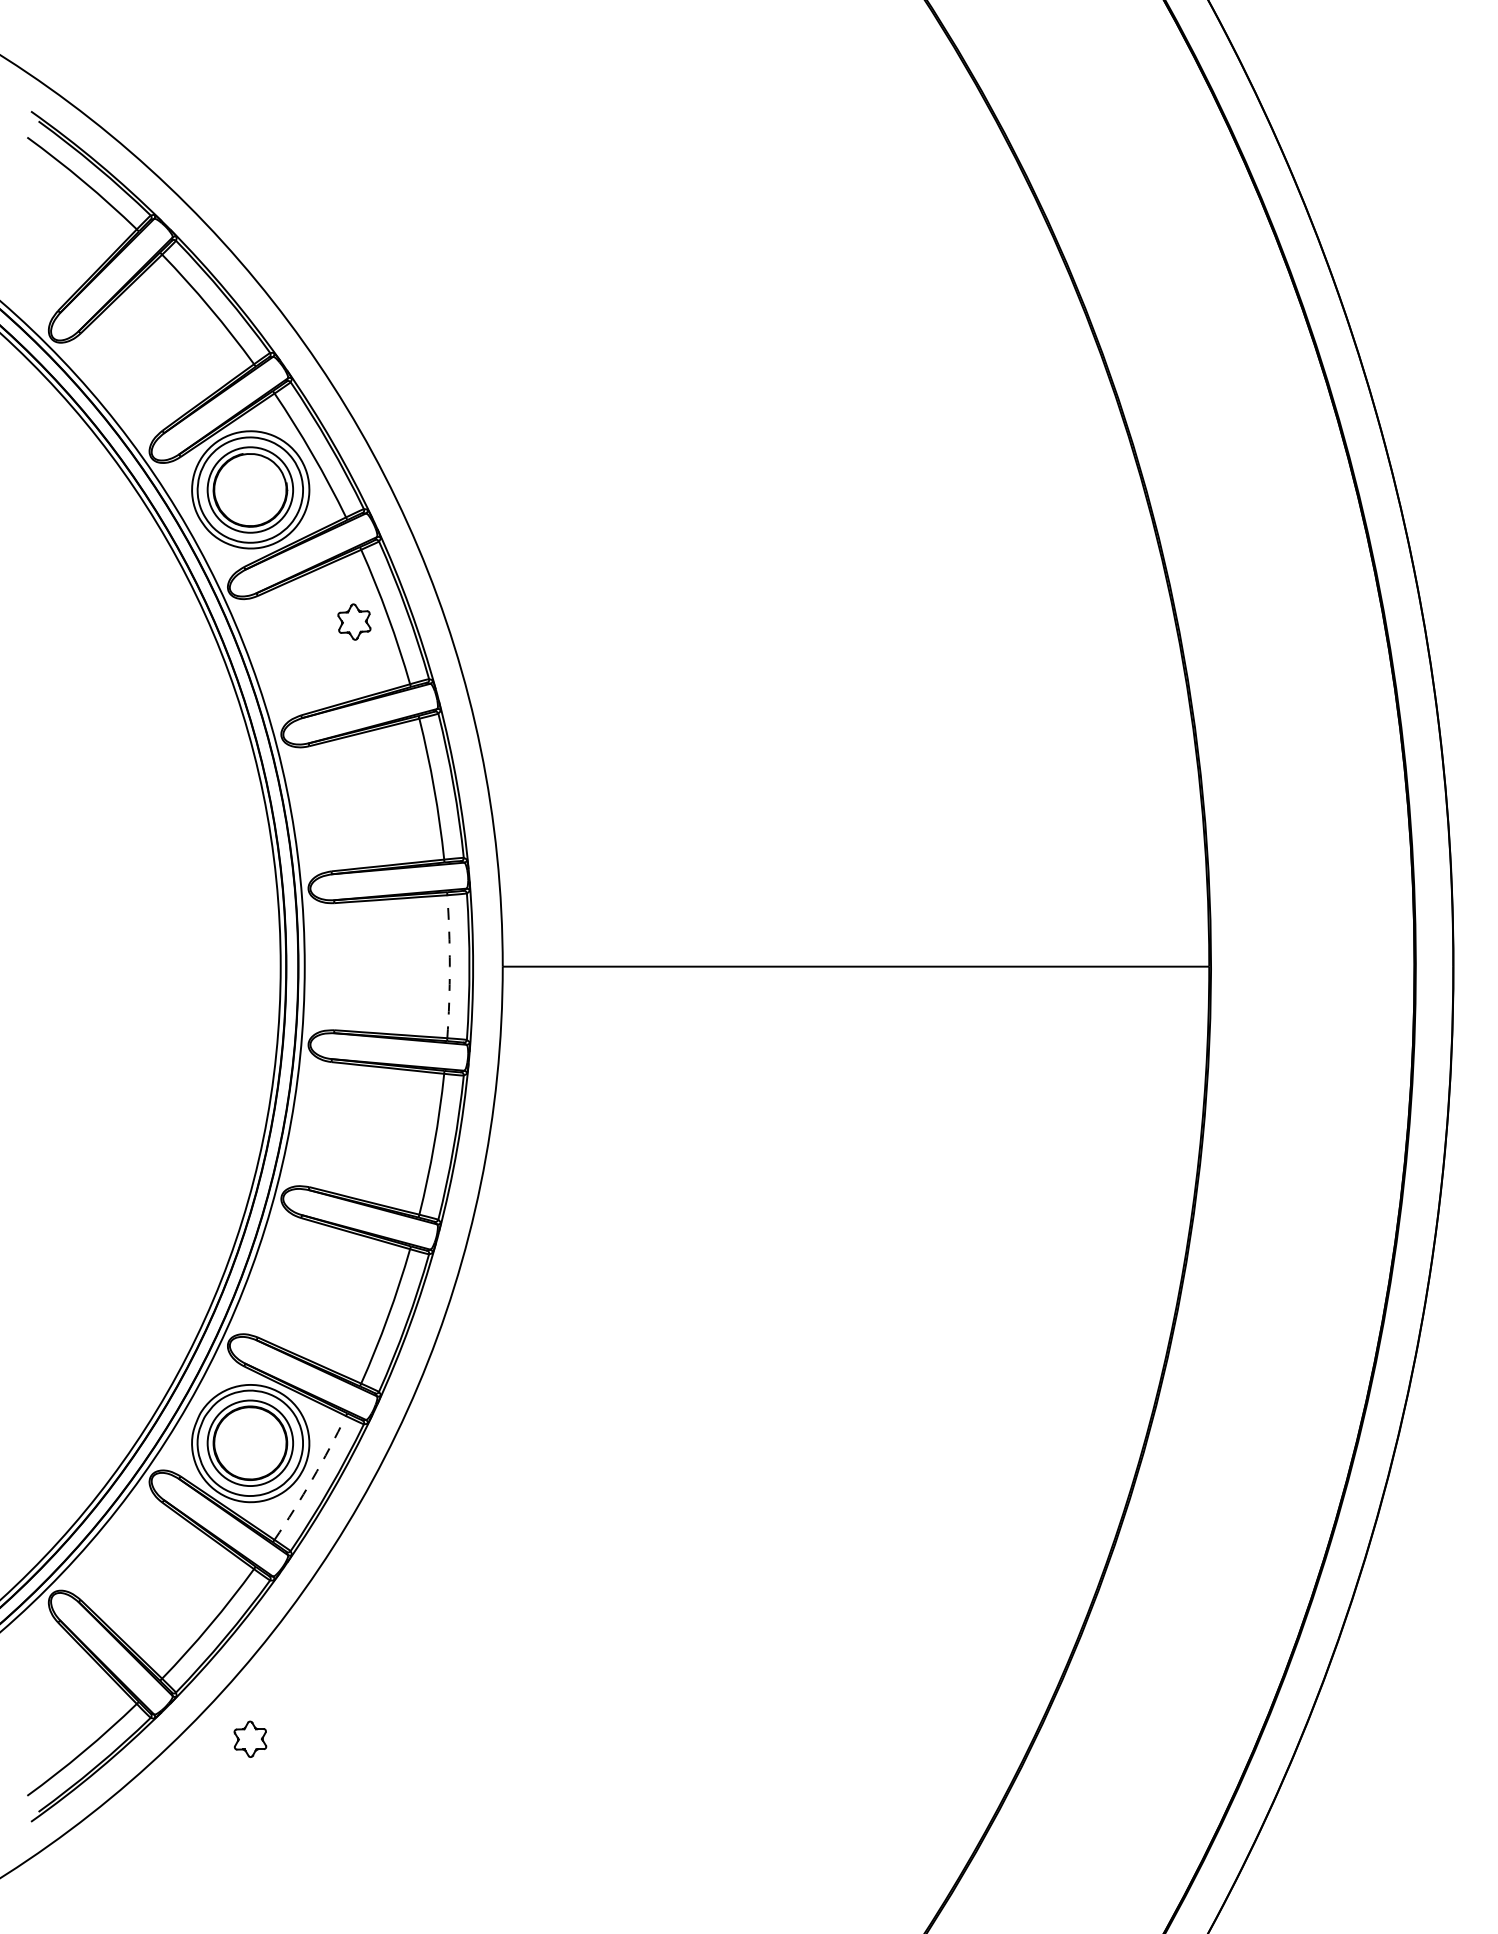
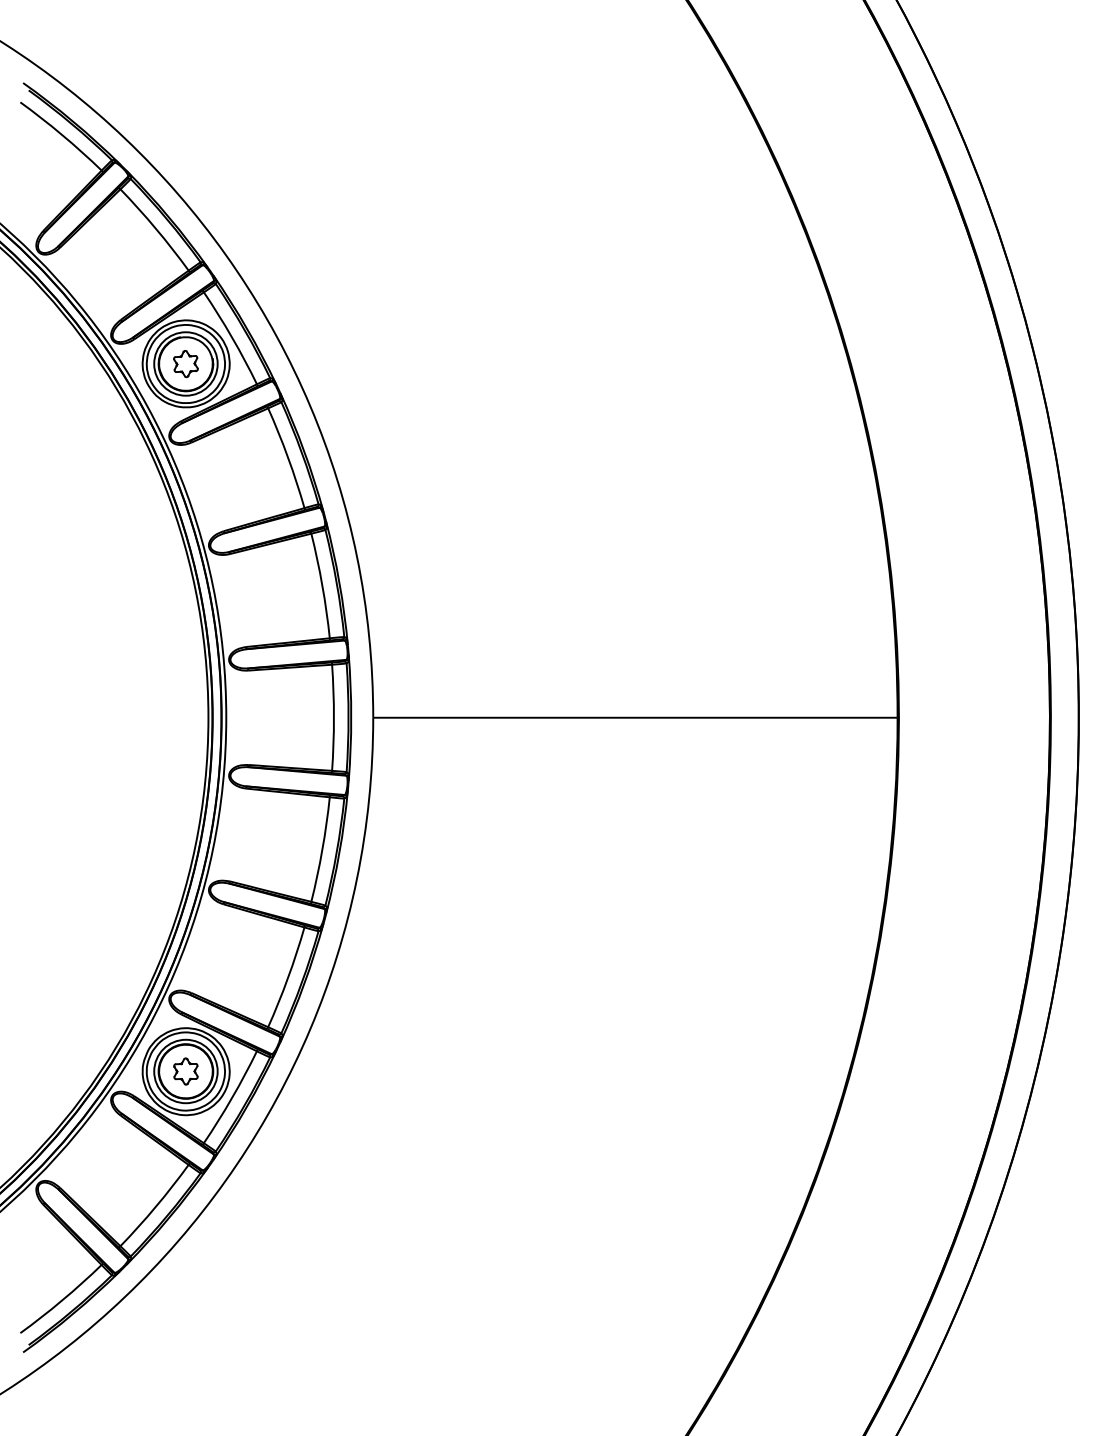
part: (354, 621) -> (186, 363), moved
arc: (449, 966) -> (333, 717), dashed -> solid
arc: (312, 1479) -> (232, 1098), dashed -> solid
part: (250, 1738) -> (186, 1070), moved

